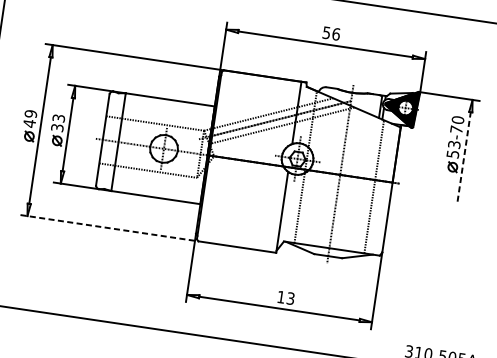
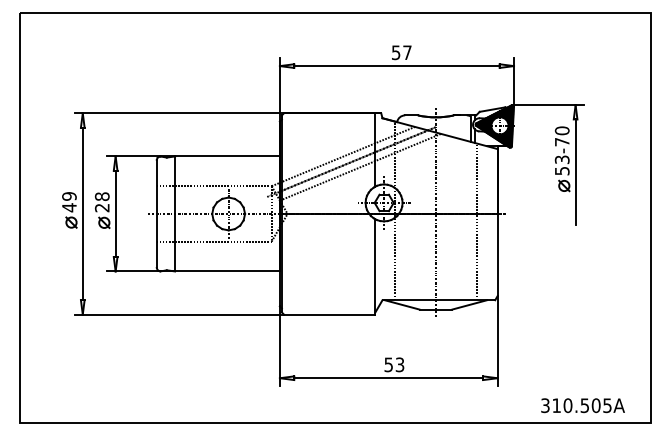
text: (336, 34) -> (407, 52), 56 -> 57
text: (58, 123) -> (102, 202), 33 -> 28
line: (464, 157) -> (575, 172), dashed -> solid
line: (109, 228) -> (179, 314), dashed -> solid
text: (281, 296) -> (388, 364), 13 -> 53

